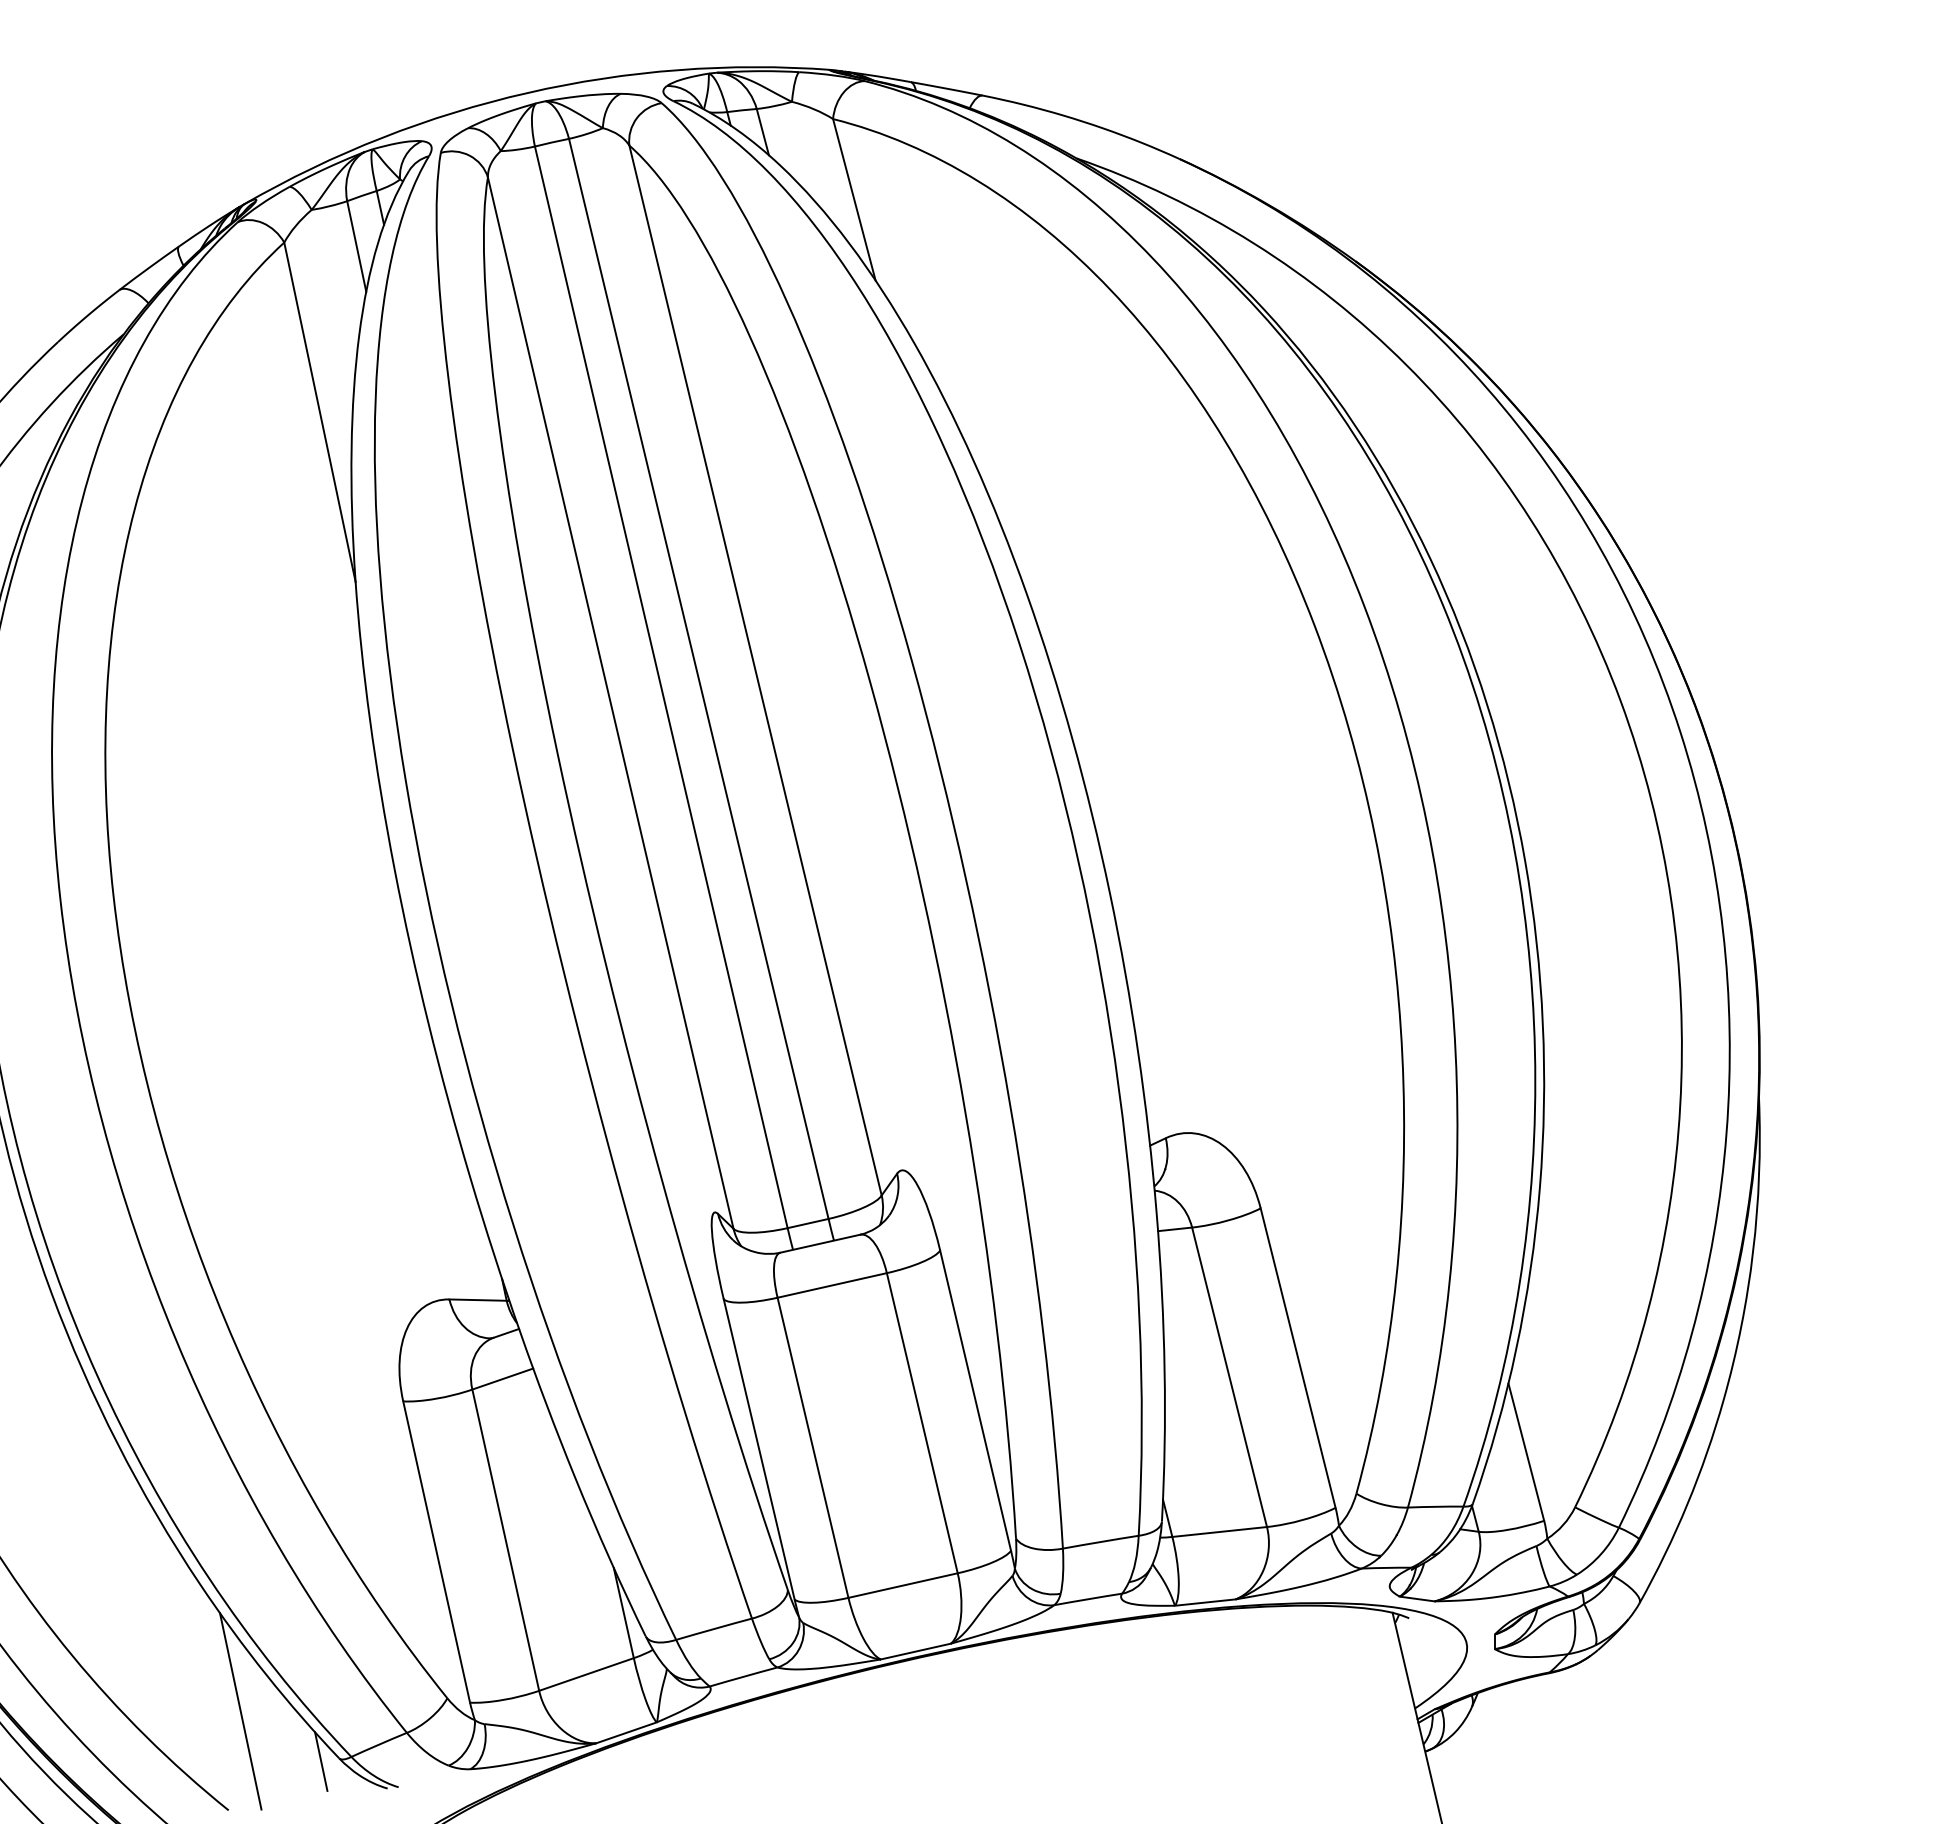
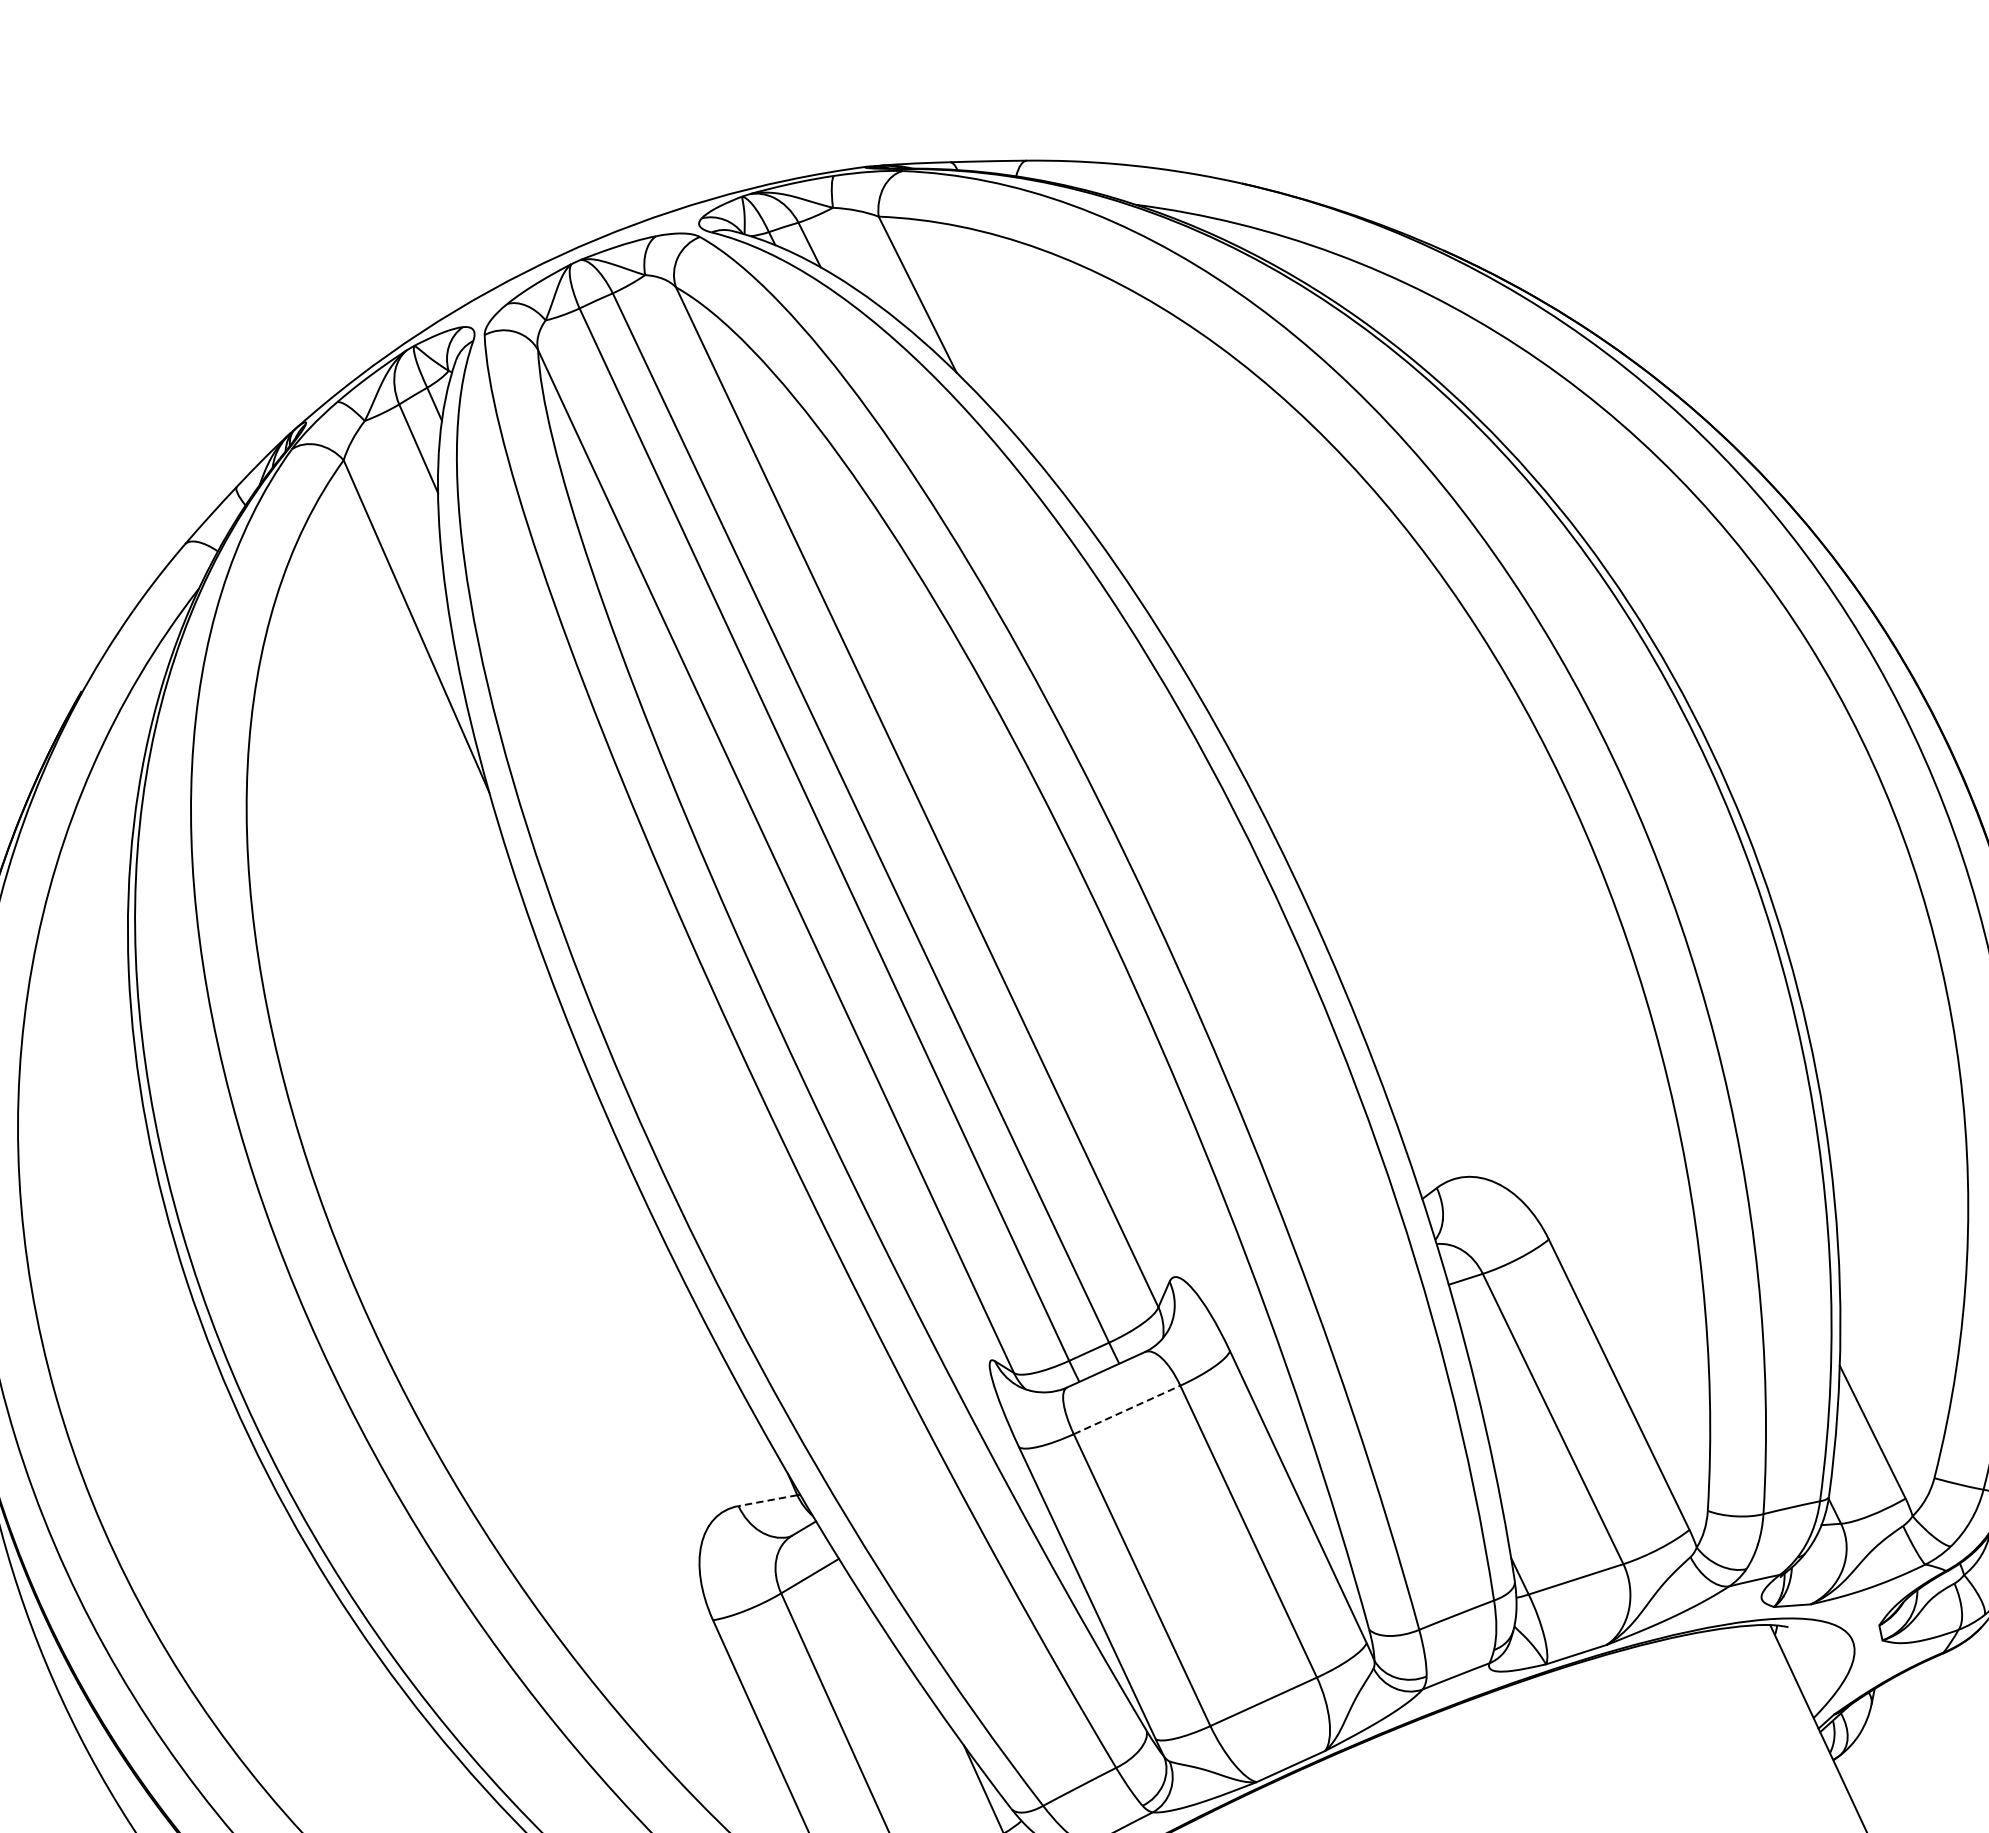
line: (832, 1285) -> (1127, 1409), solid -> dashed
line: (478, 1300) -> (768, 1500), solid -> dashed

